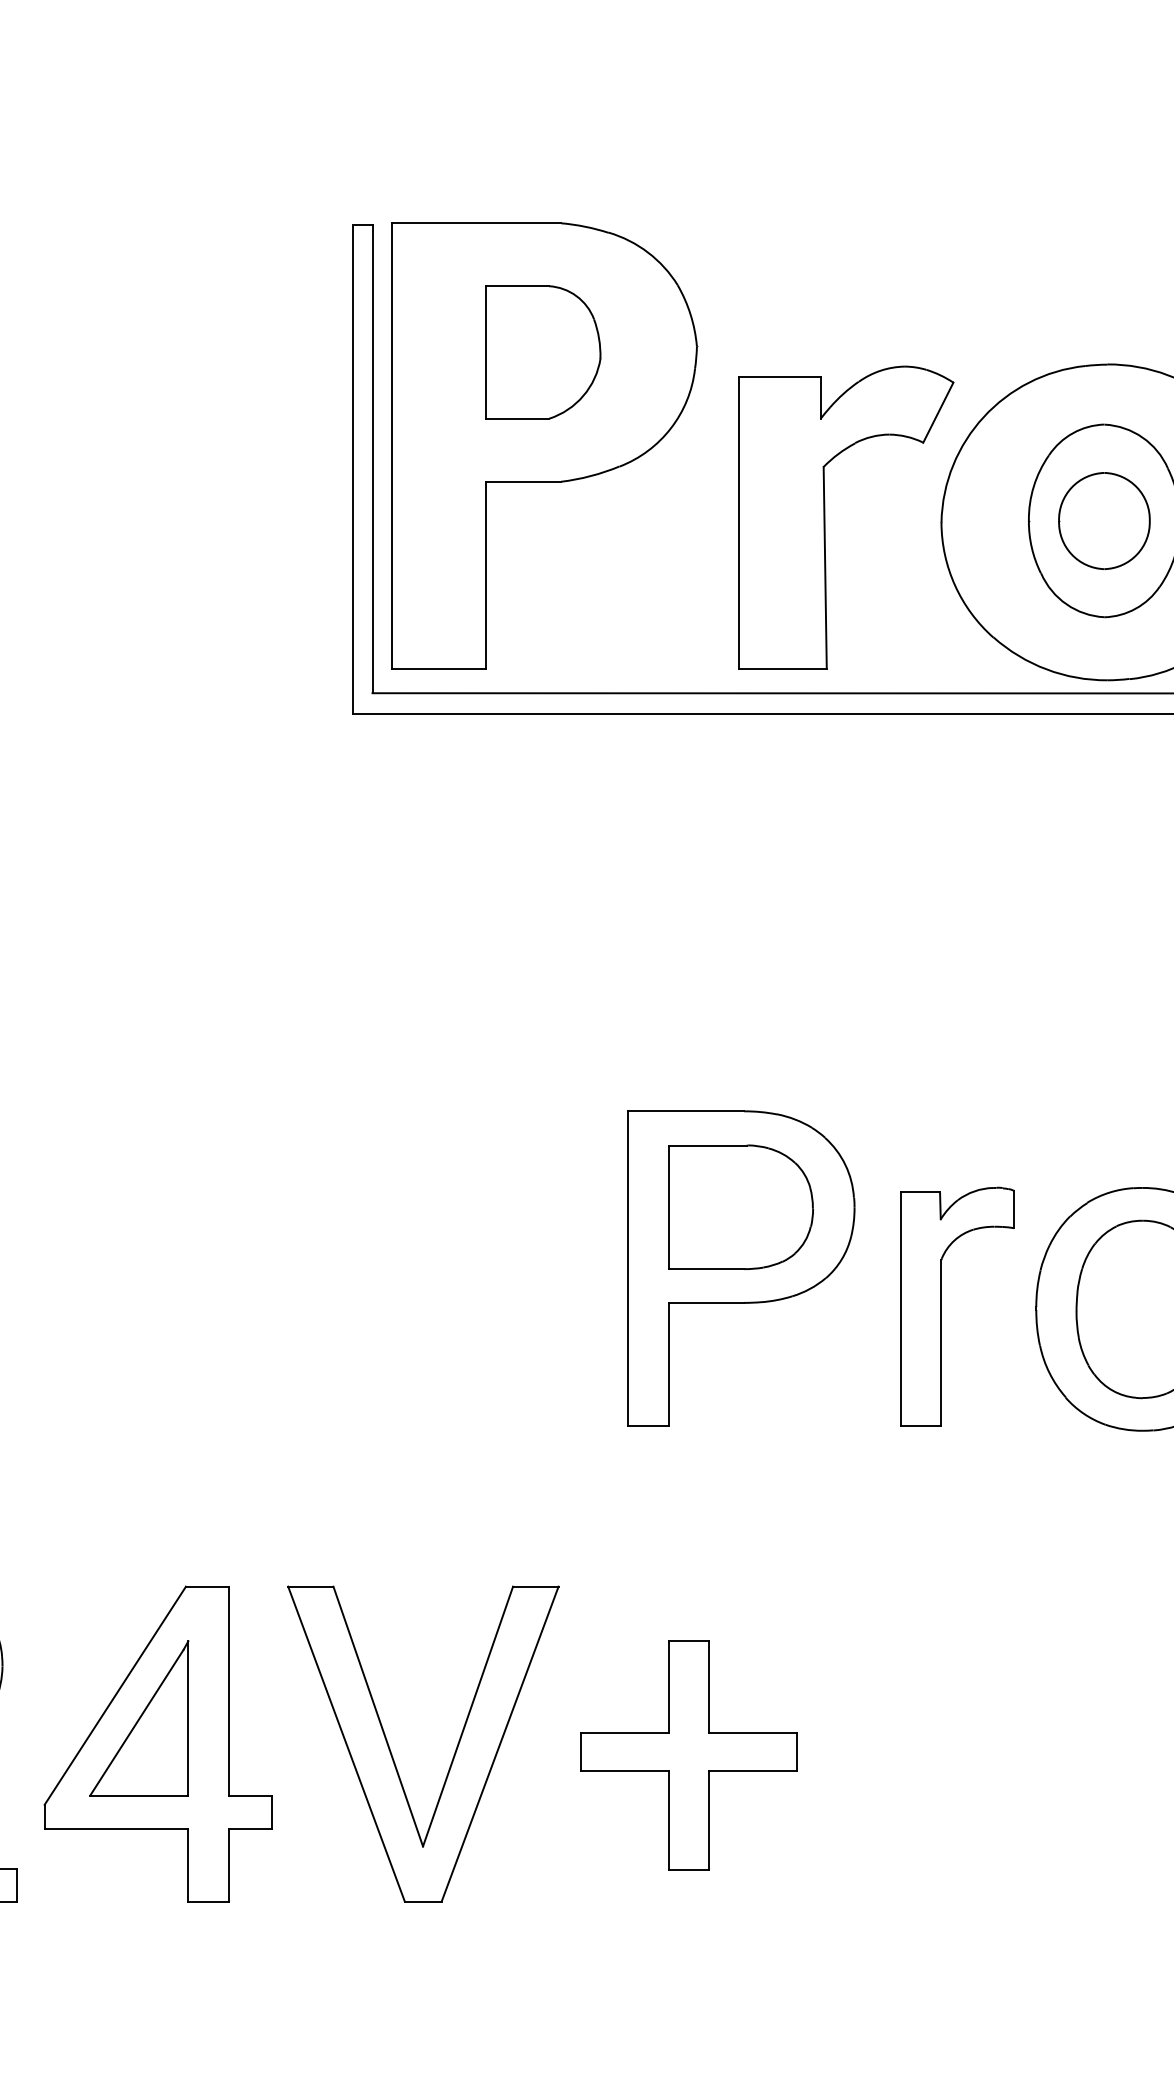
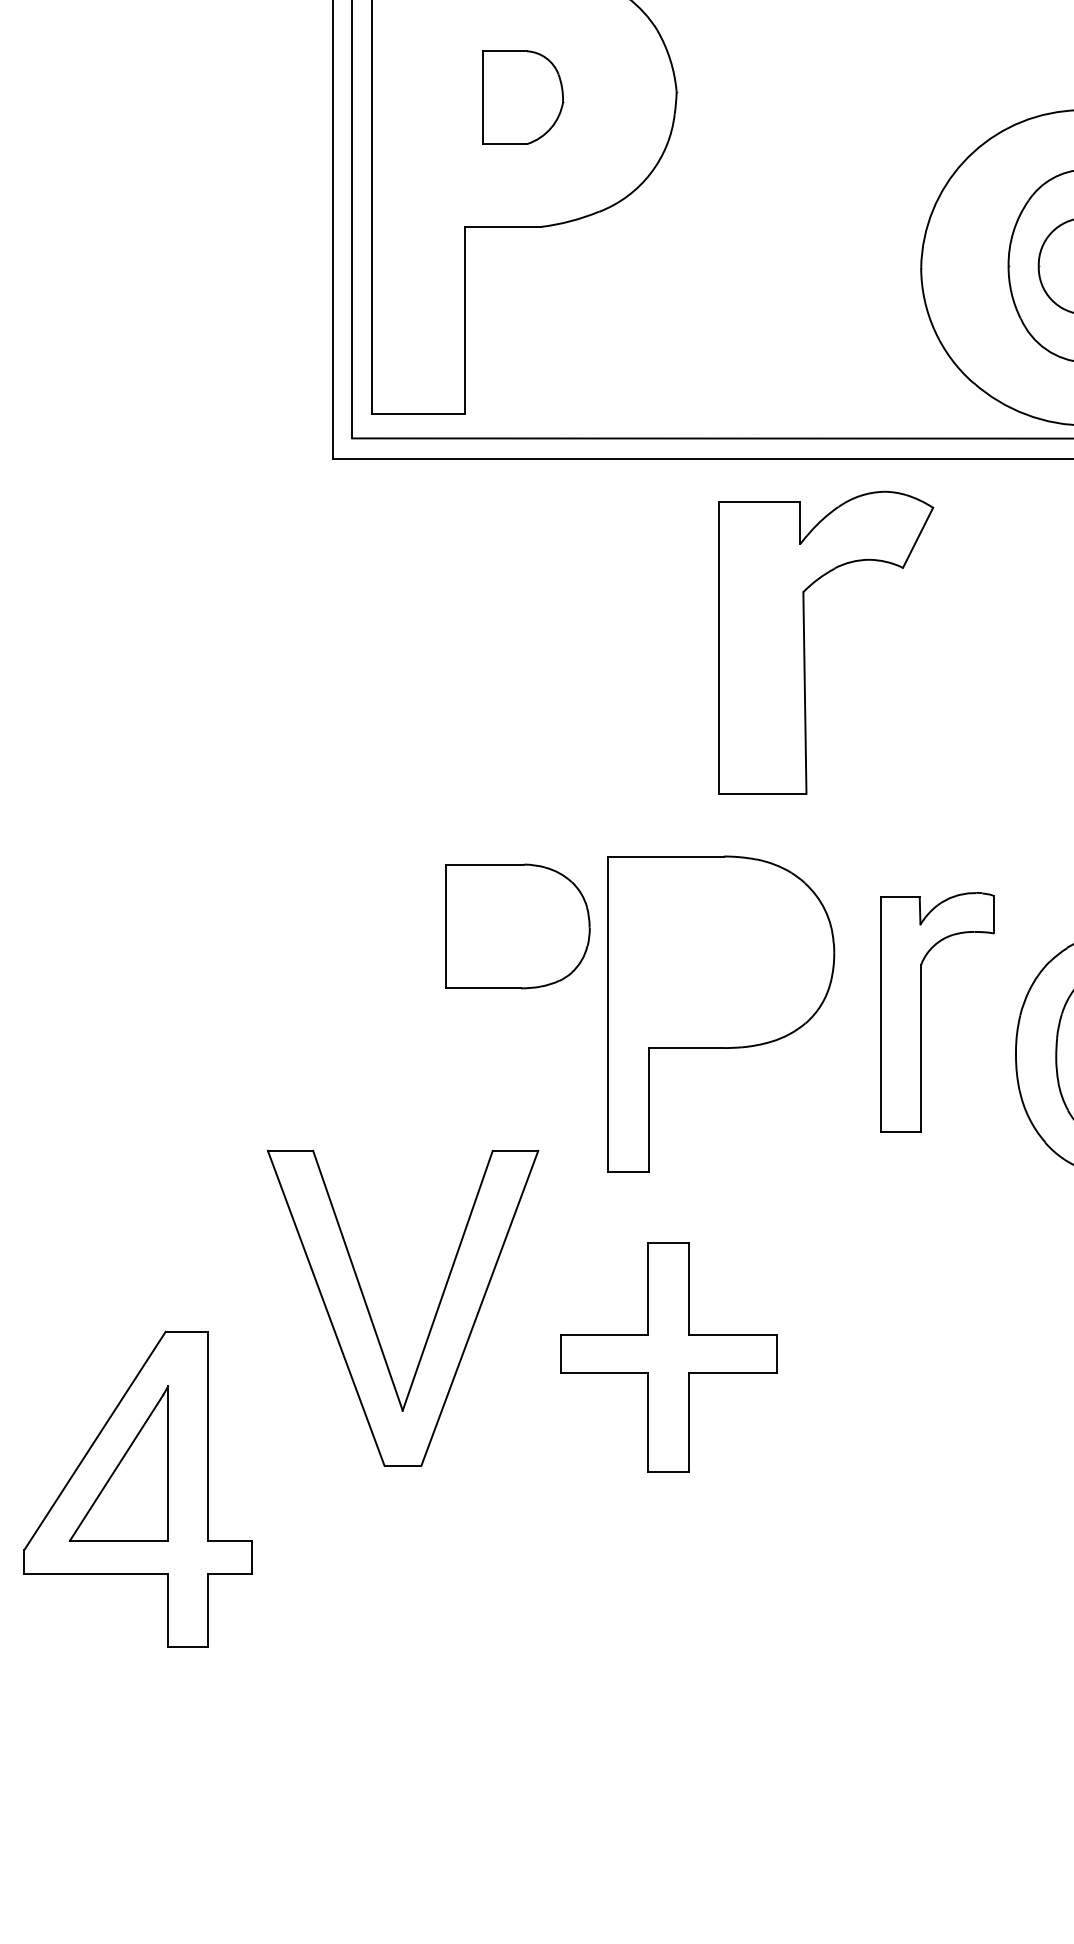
part: (543, 352) -> (523, 97), size x0.7
part: (825, 517) -> (805, 642), moved
part: (740, 1206) -> (517, 925), moved
part: (941, 1306) -> (921, 1011), moved
part: (688, 1755) -> (668, 1357), moved
part: (452, 1757) -> (432, 1321), moved

